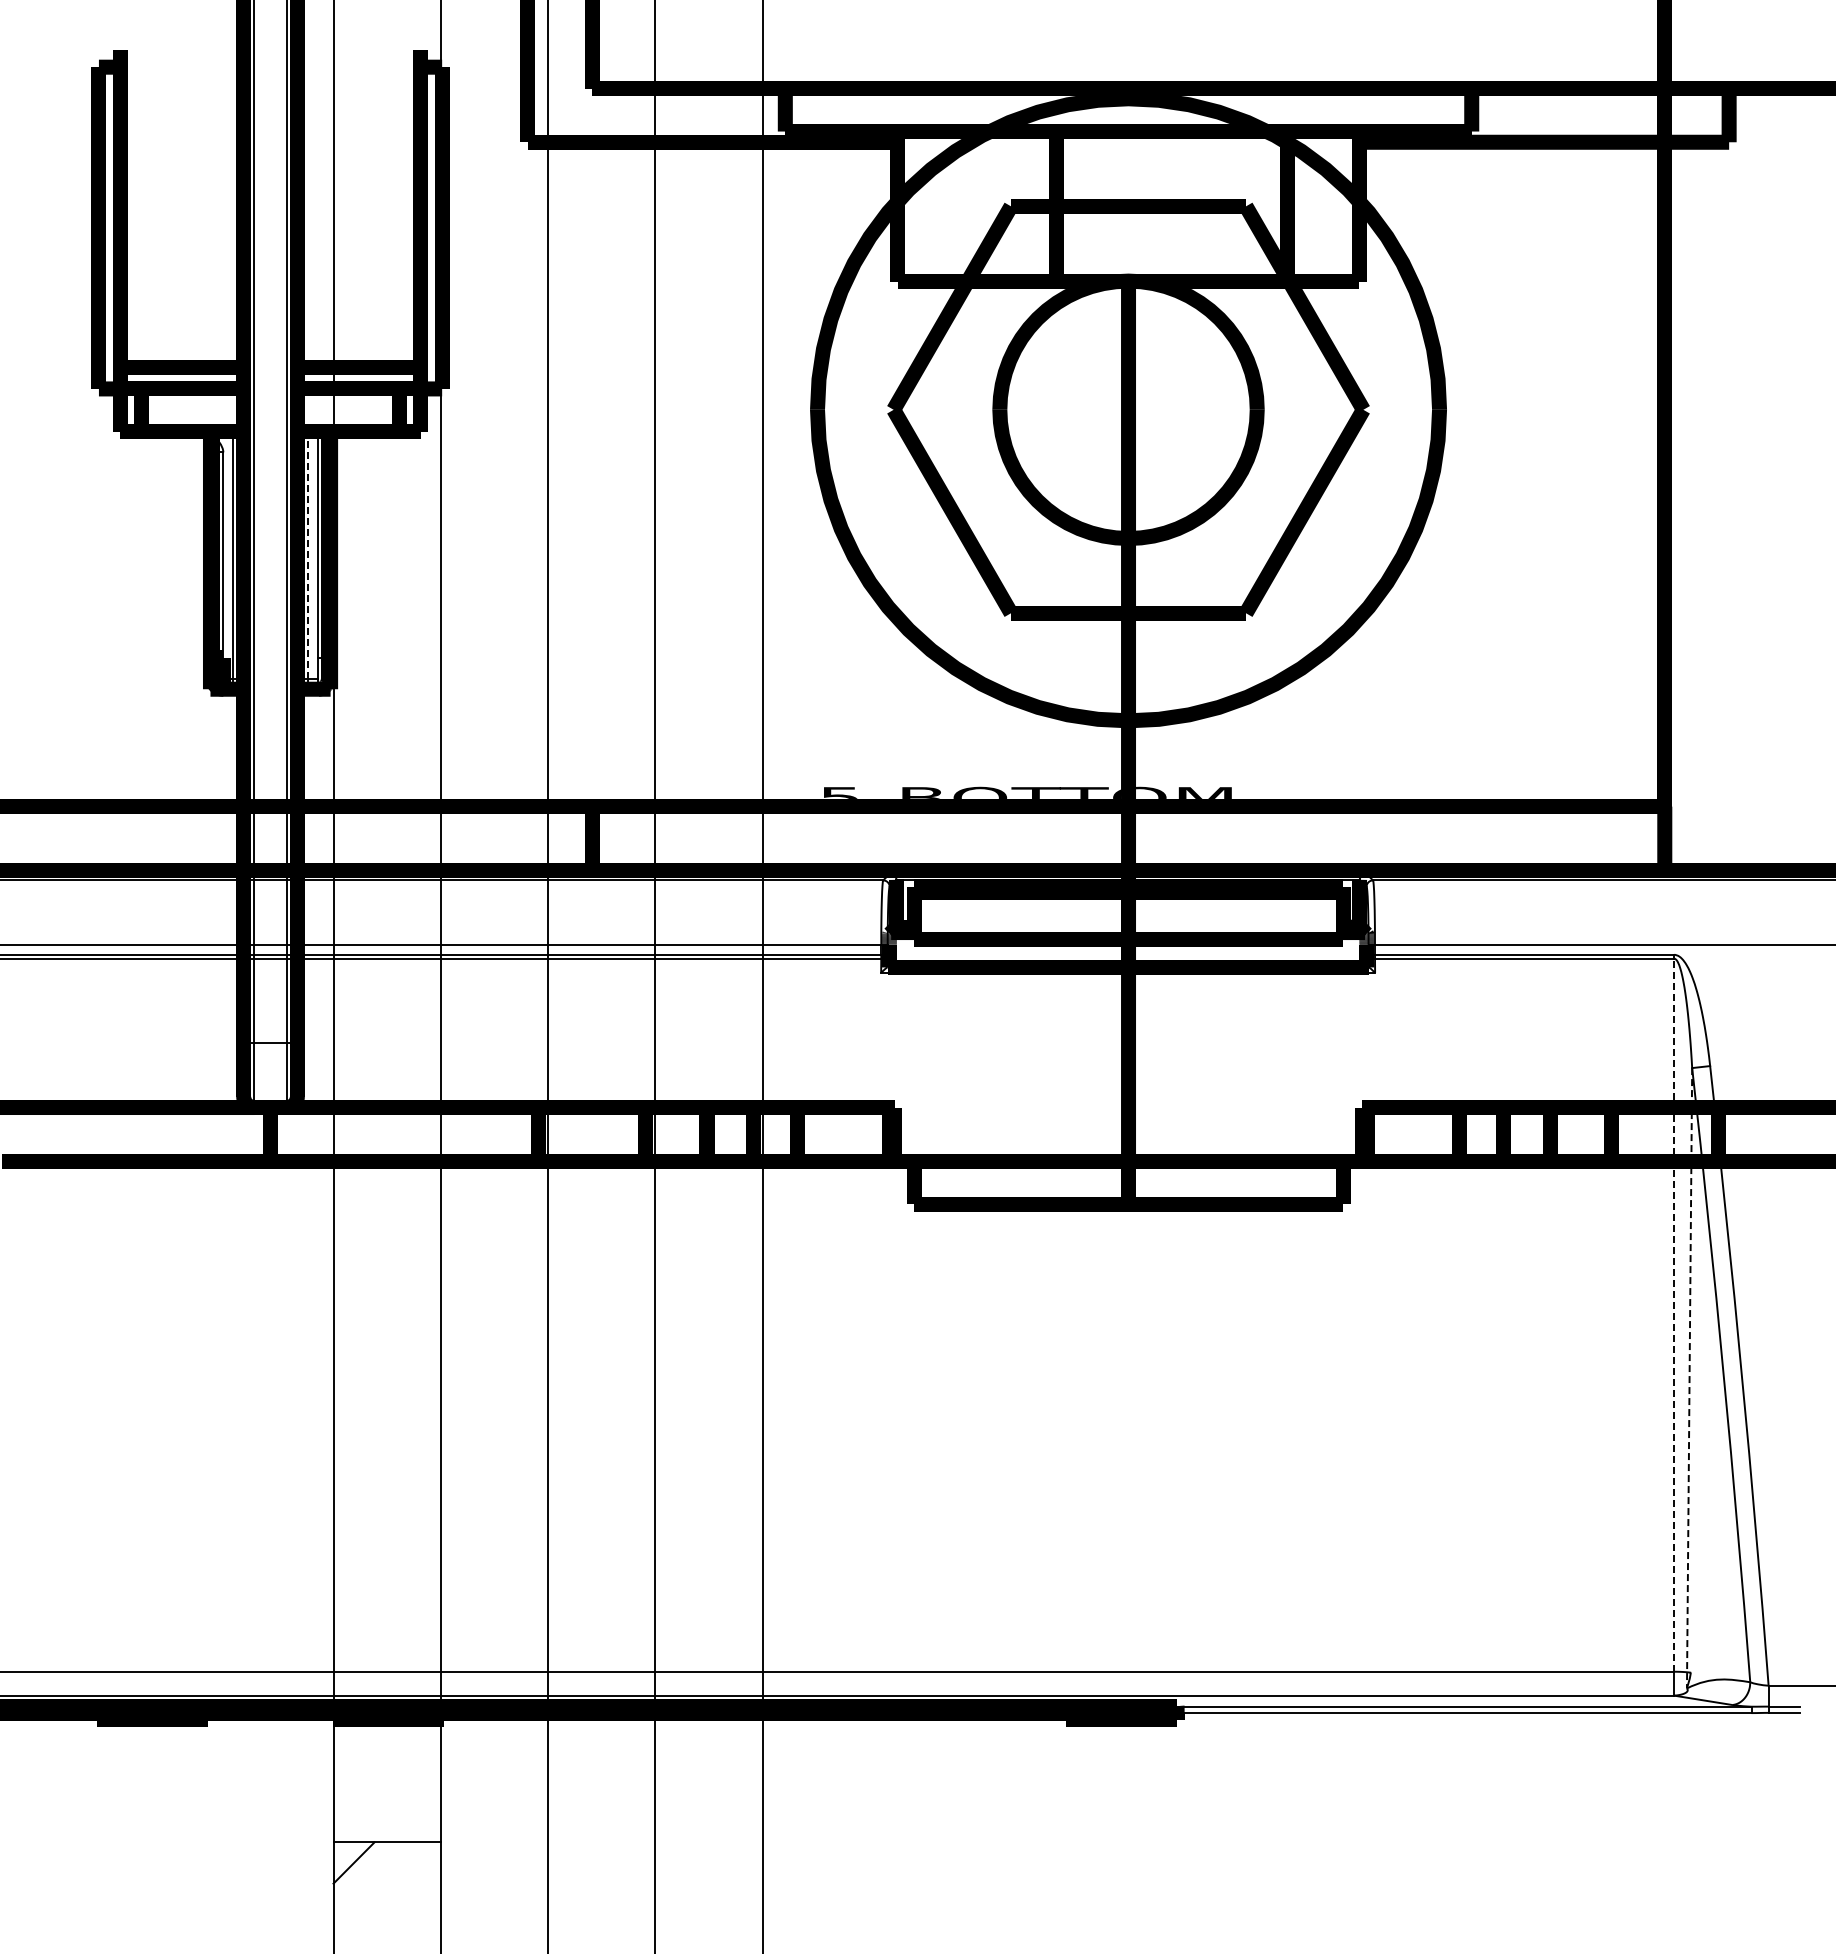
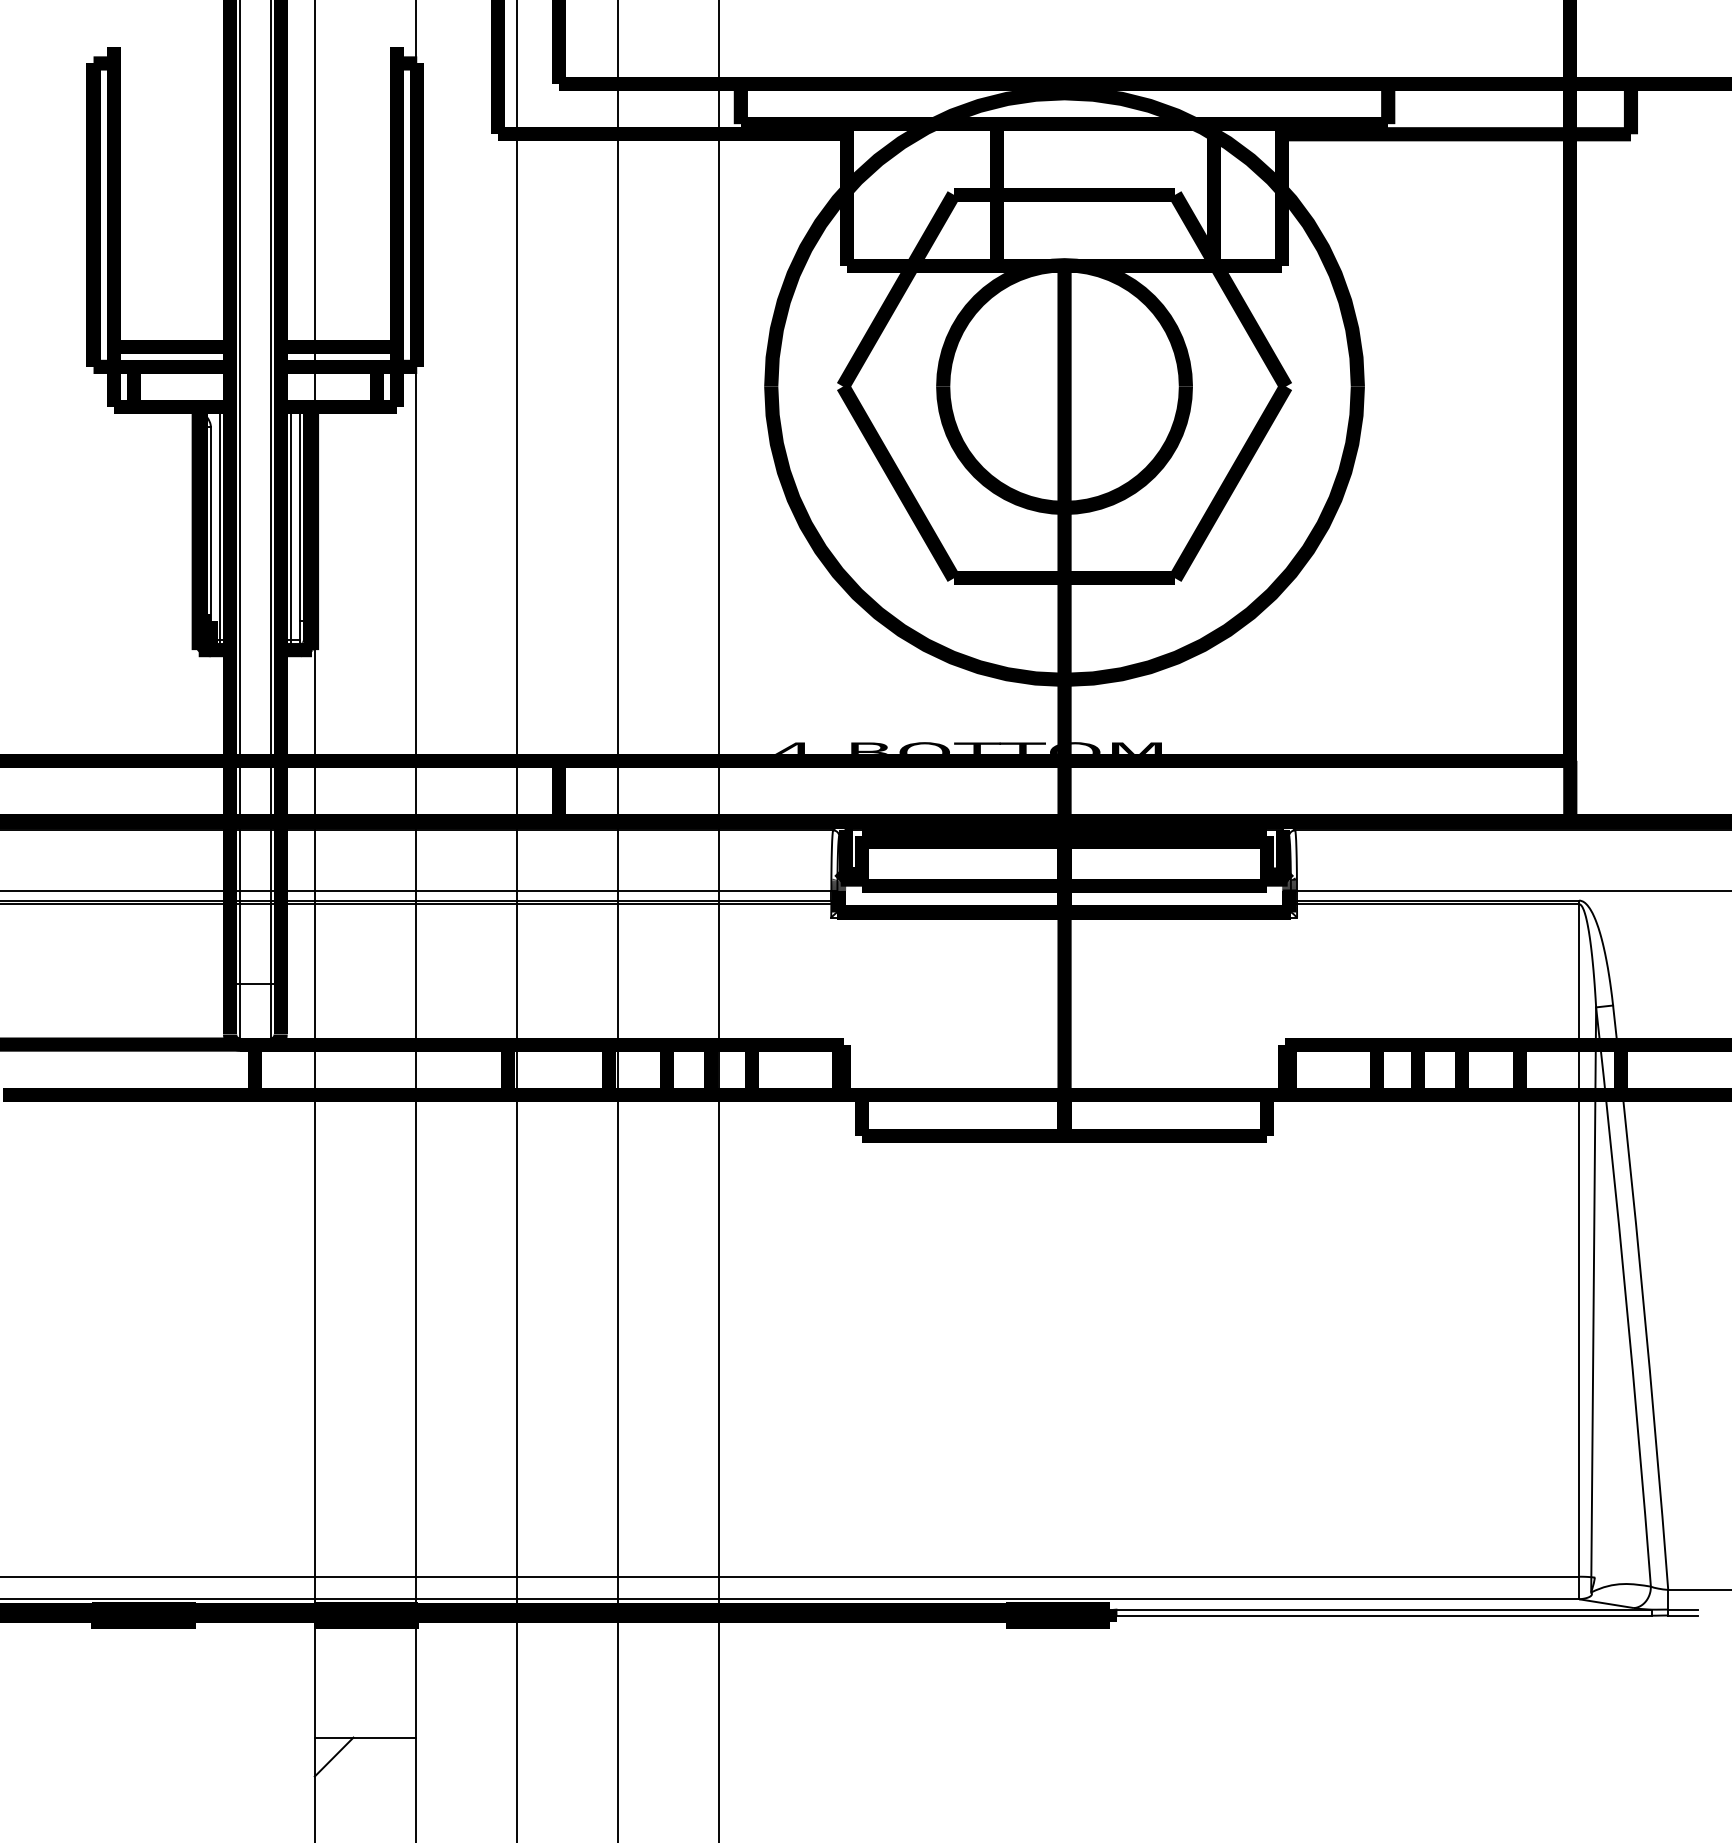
line: (308, 554) -> (291, 523), dashed -> solid
text: (840, 792) -> (792, 747), 5-BOTTOM -> 4-BOTTOM
line: (1674, 1315) -> (1579, 1240), dashed -> solid
line: (1689, 1378) -> (1593, 1300), dashed -> solid

